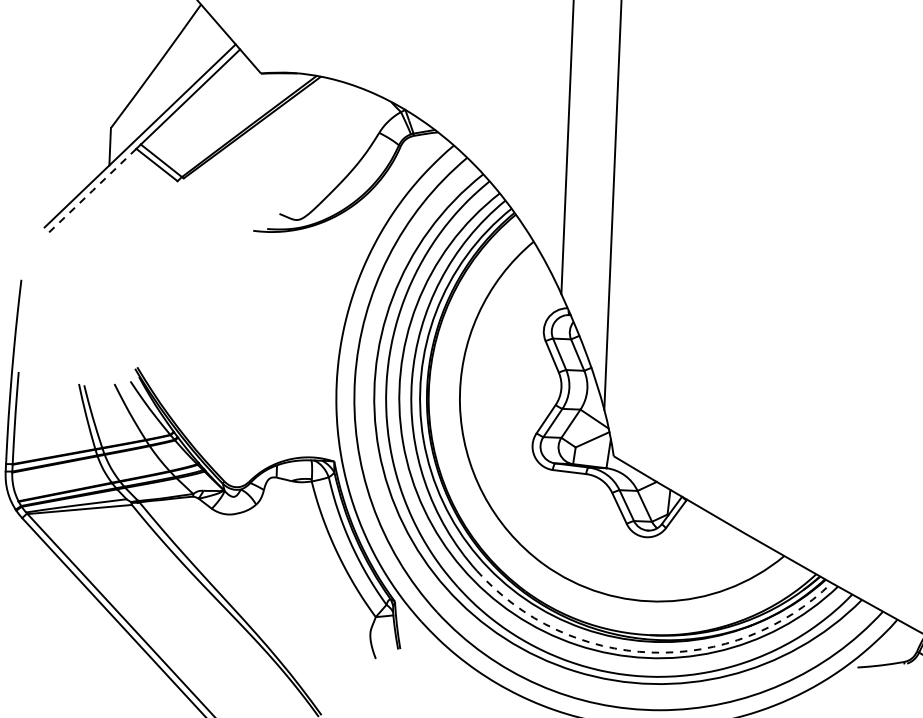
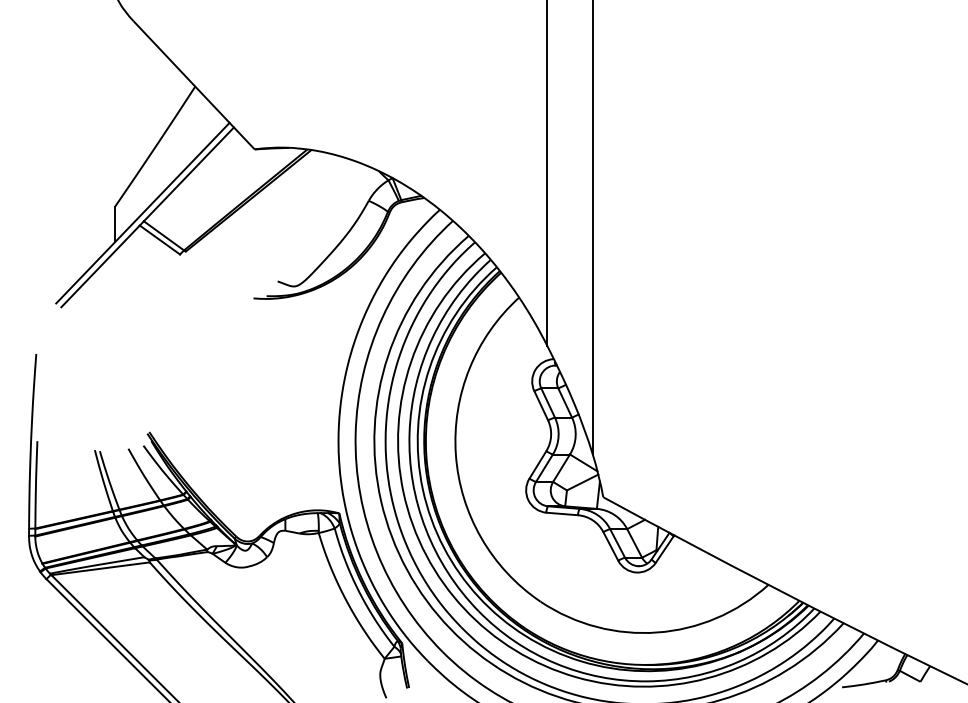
line: (93, 190) -> (100, 266), dashed -> solid
arc: (652, 652) -> (647, 681), dashed -> solid

